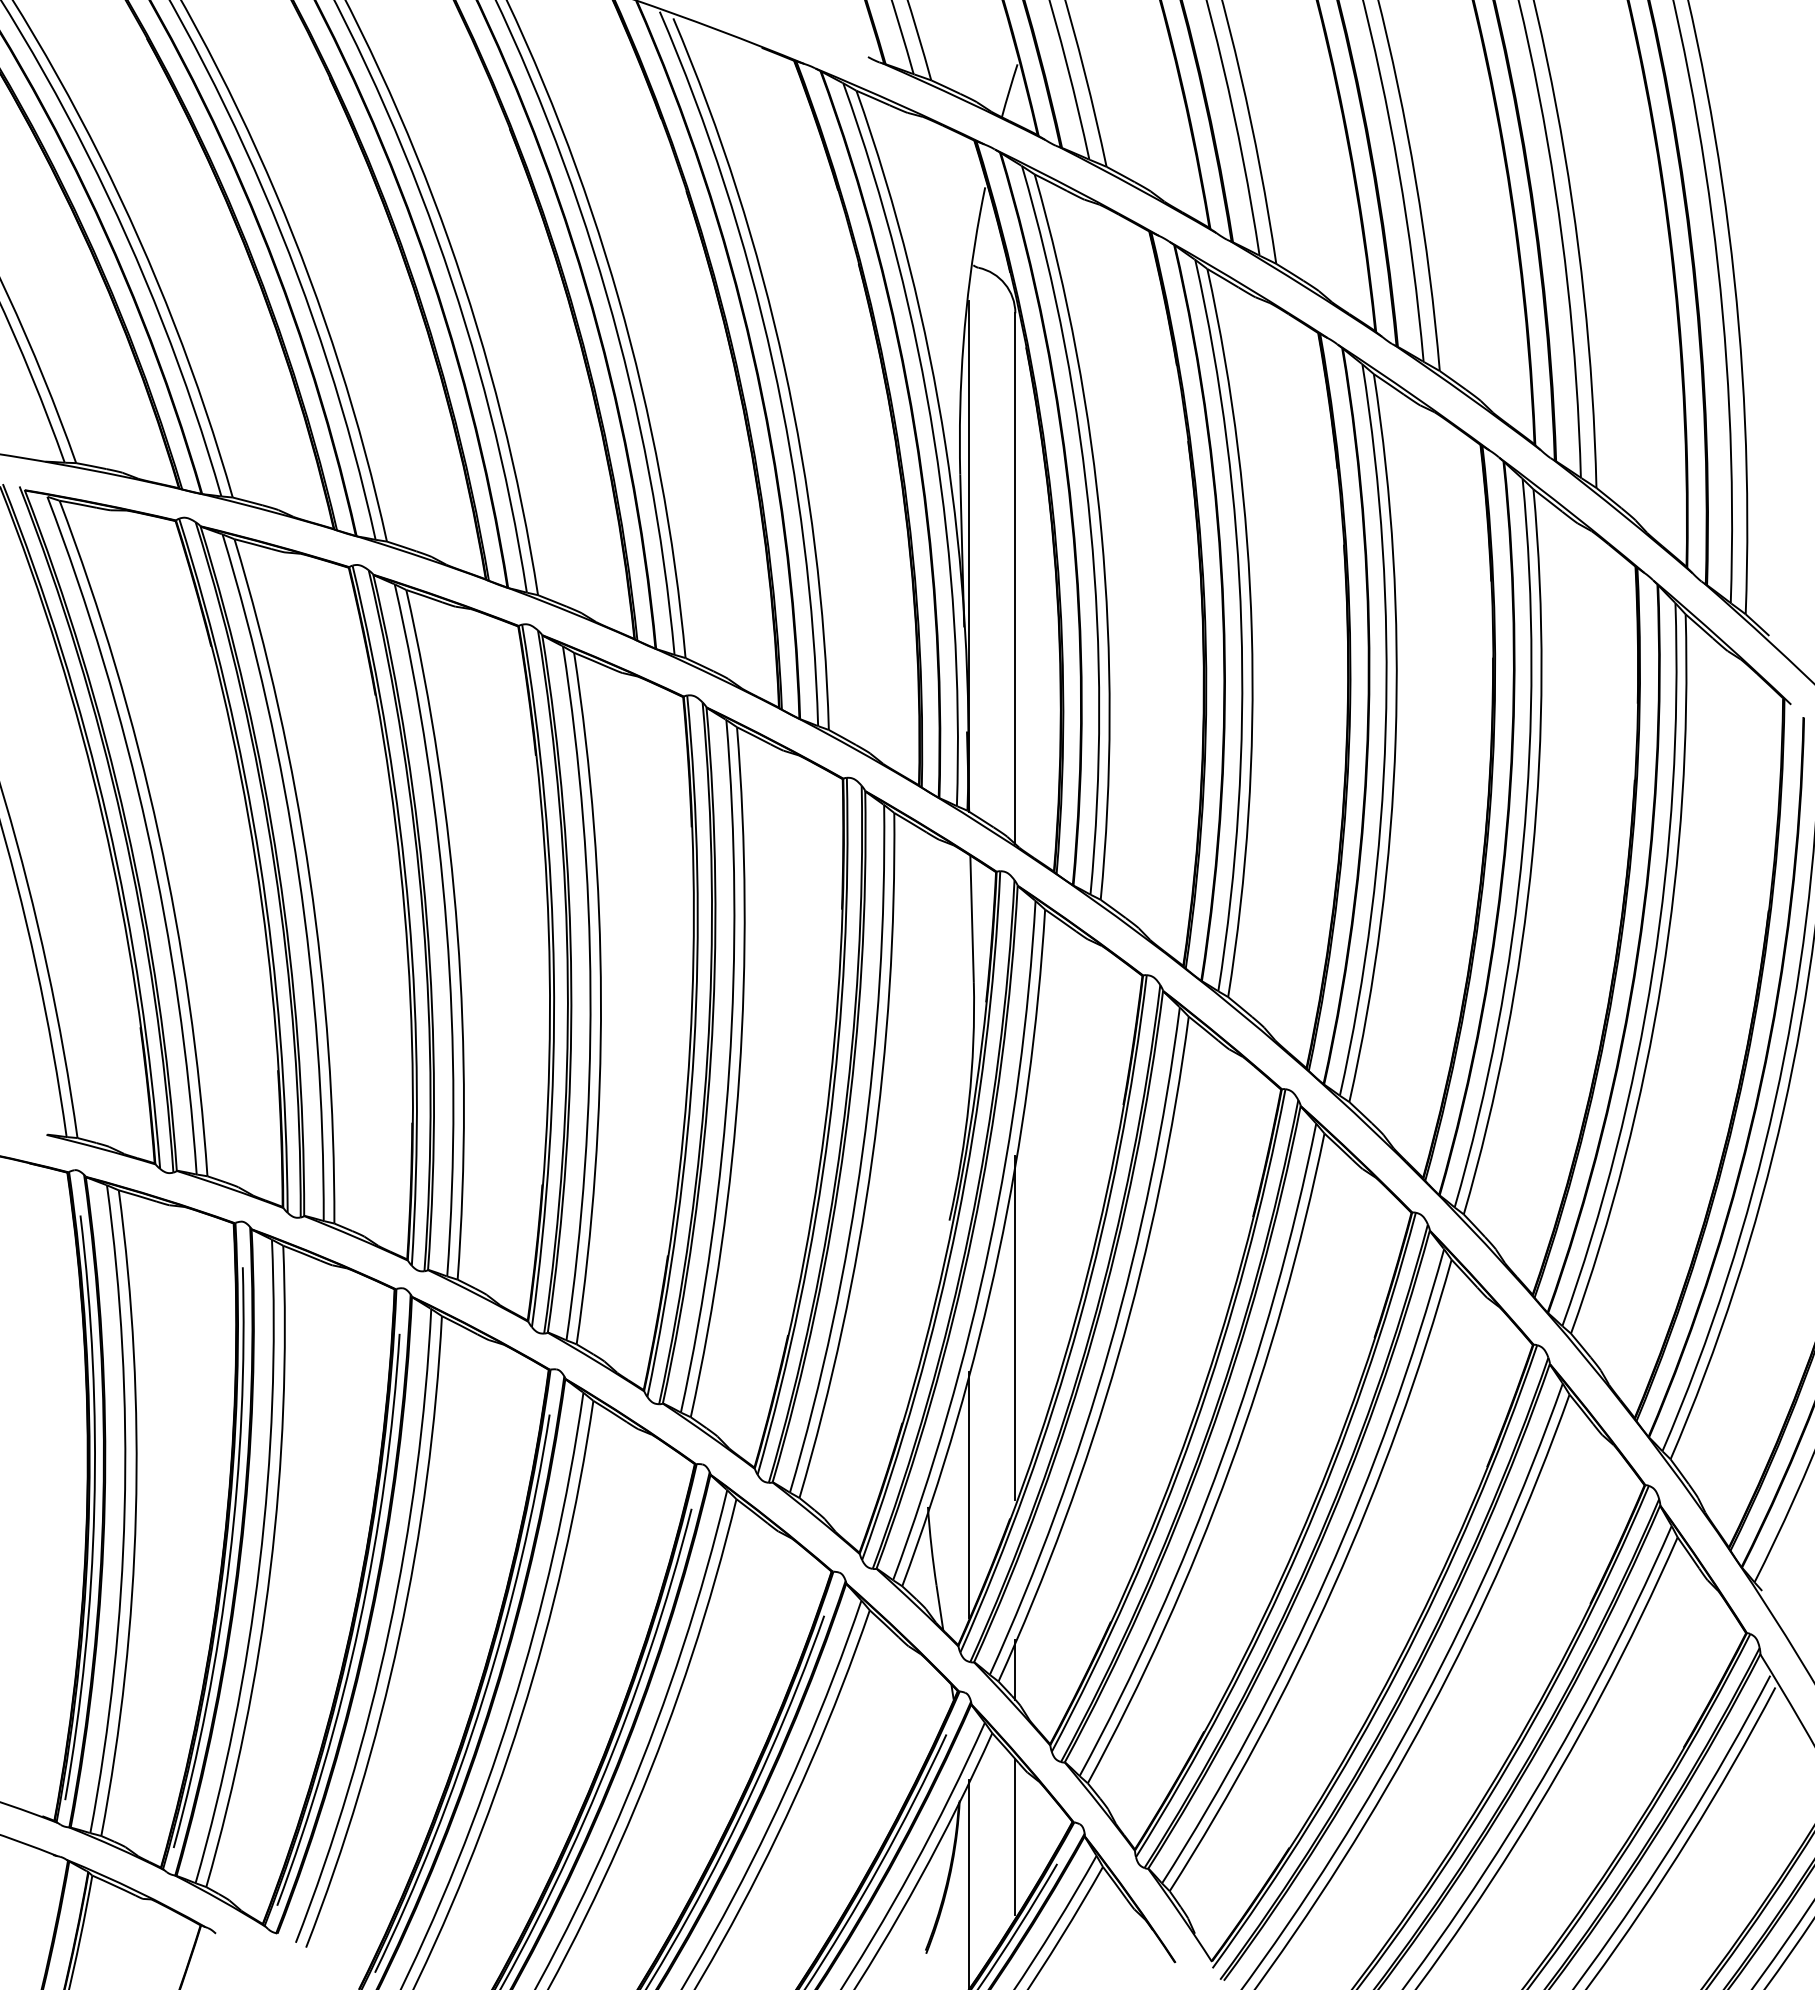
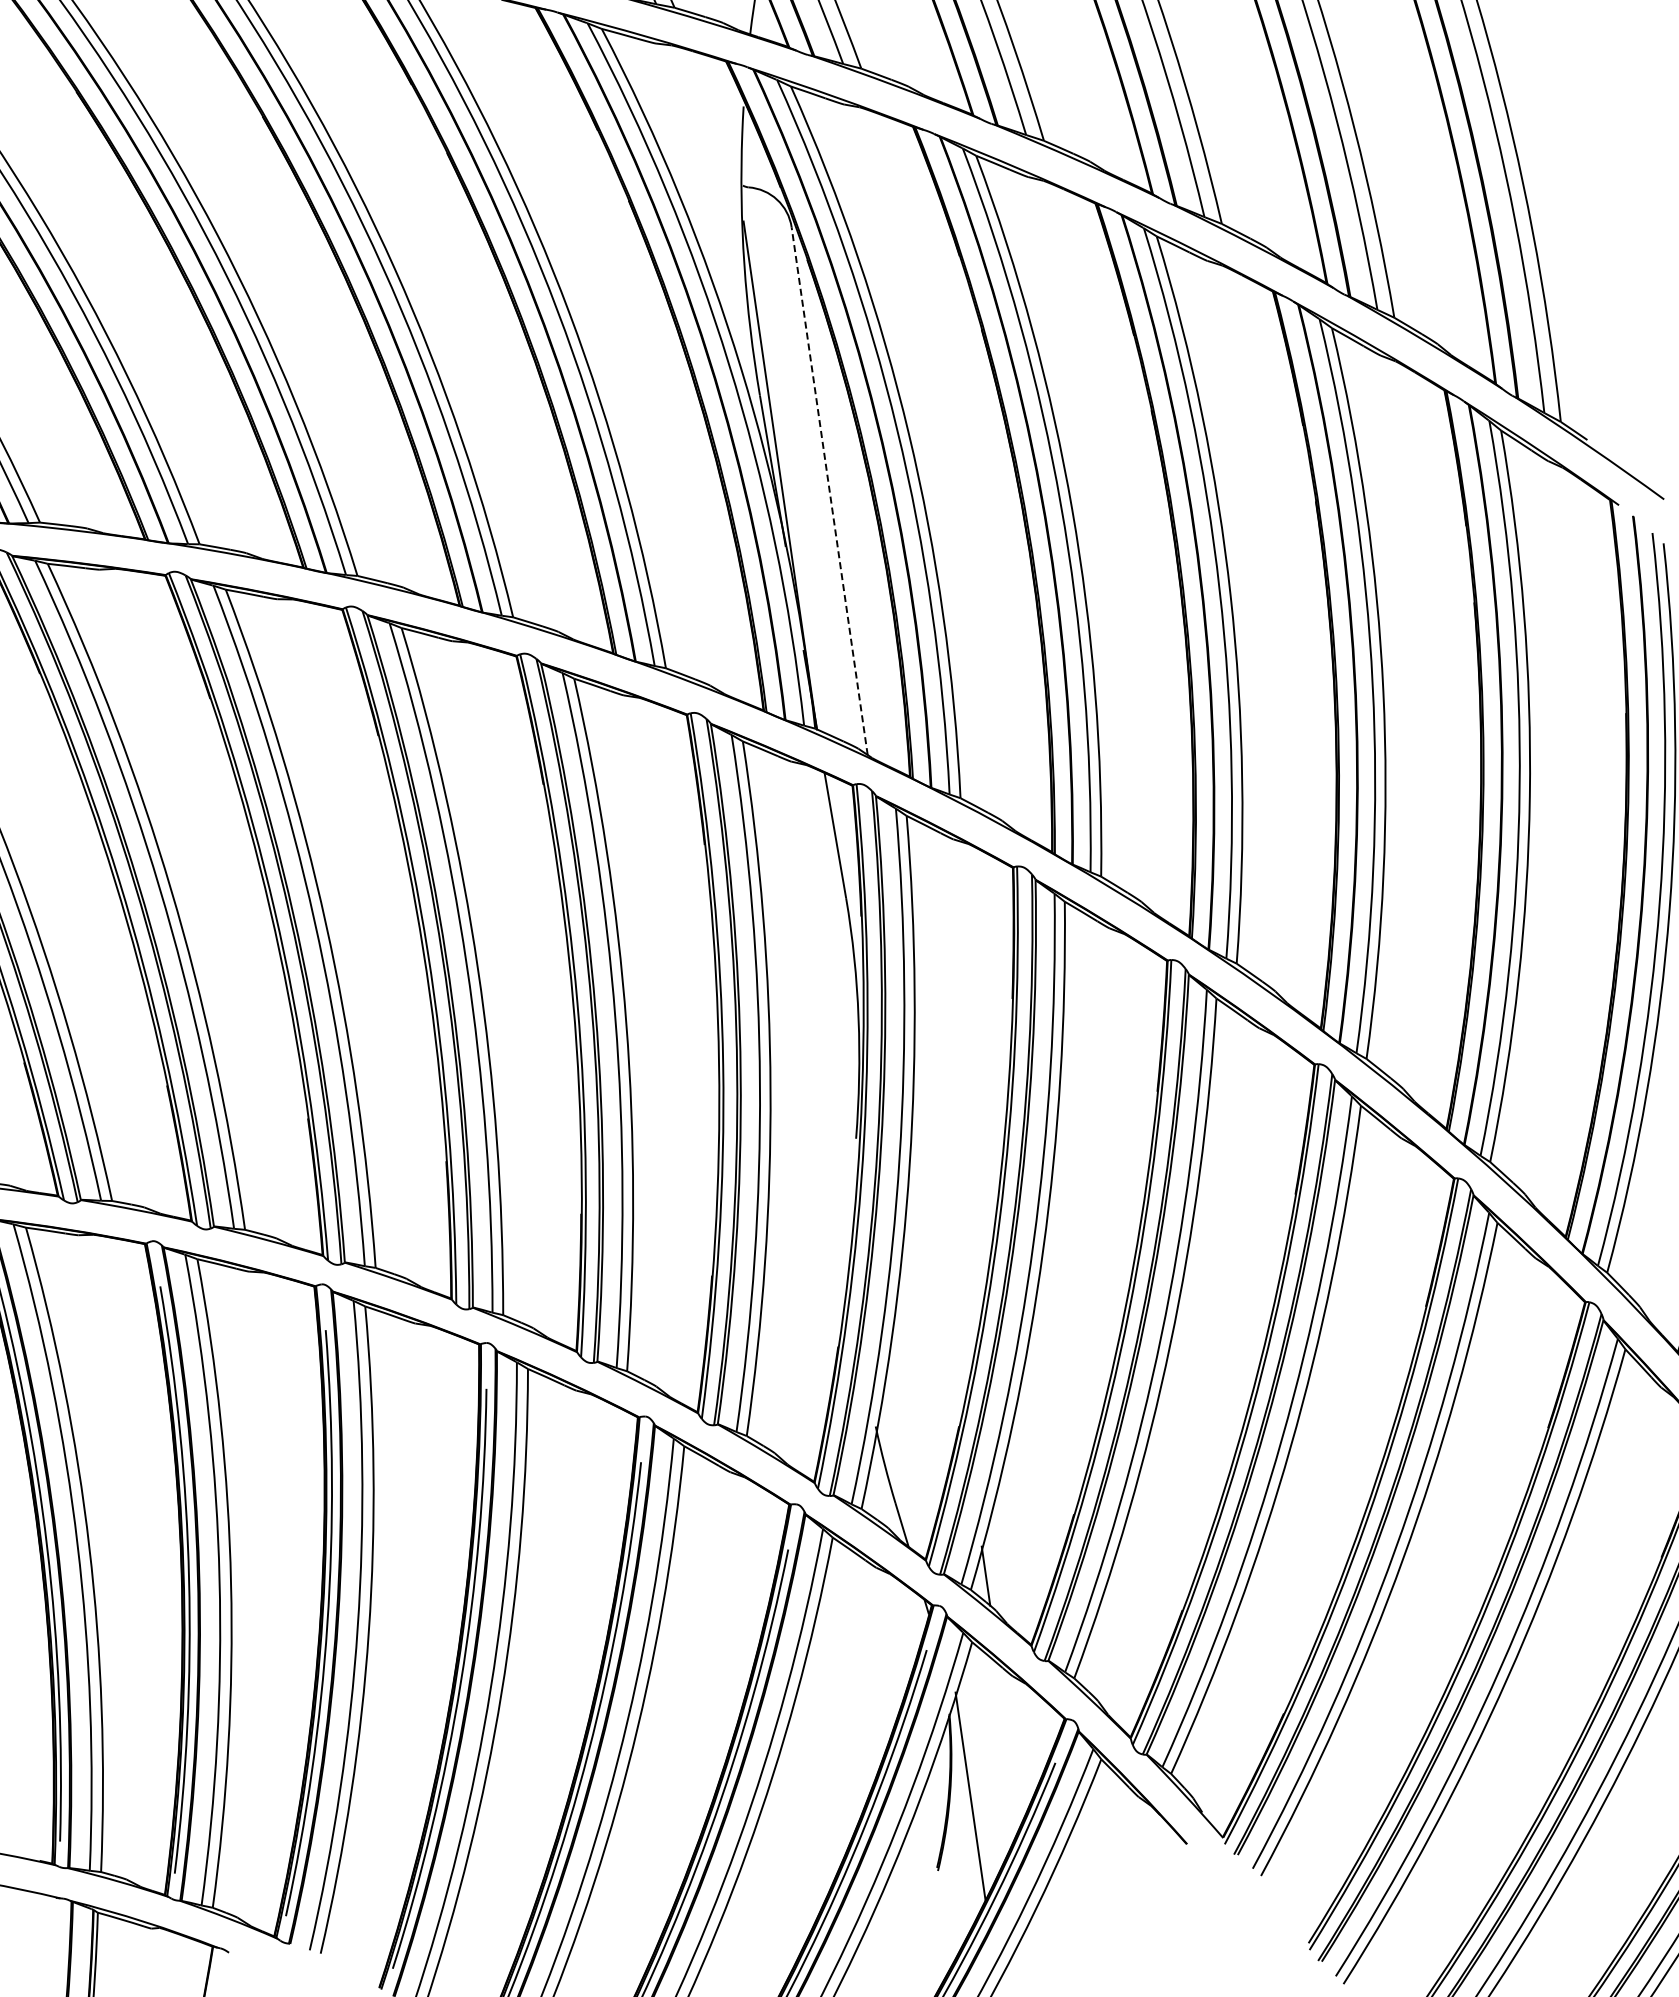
line: (1015, 578) -> (829, 490), solid -> dashed
line: (1015, 1328) -> (937, 1236), removed
line: (968, 1495) -> (914, 1409), removed
line: (1015, 1837) -> (1010, 1742), removed

